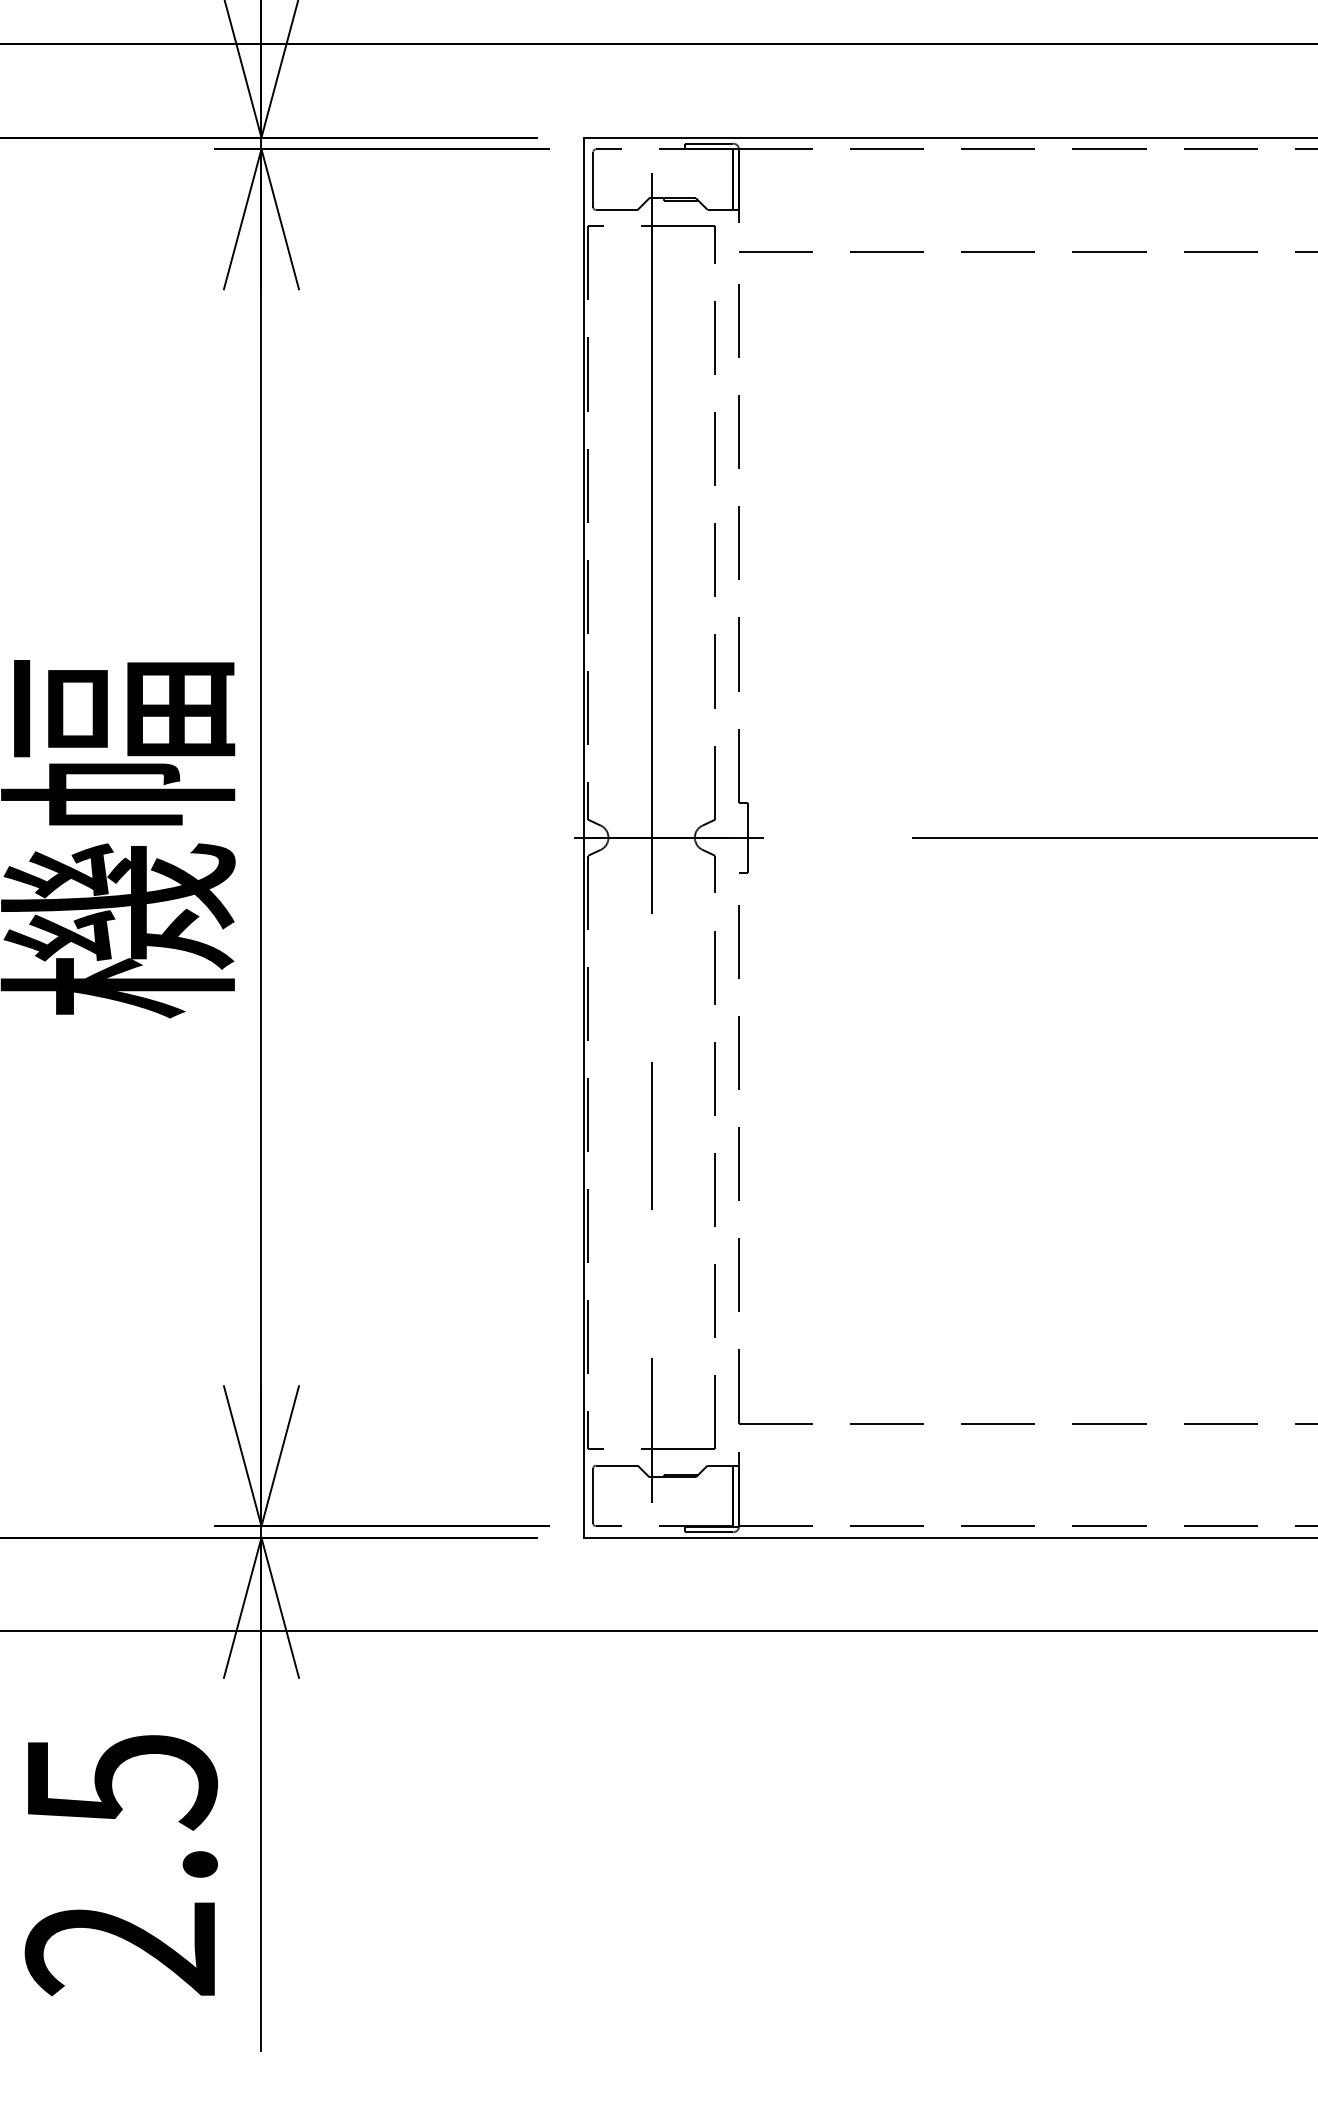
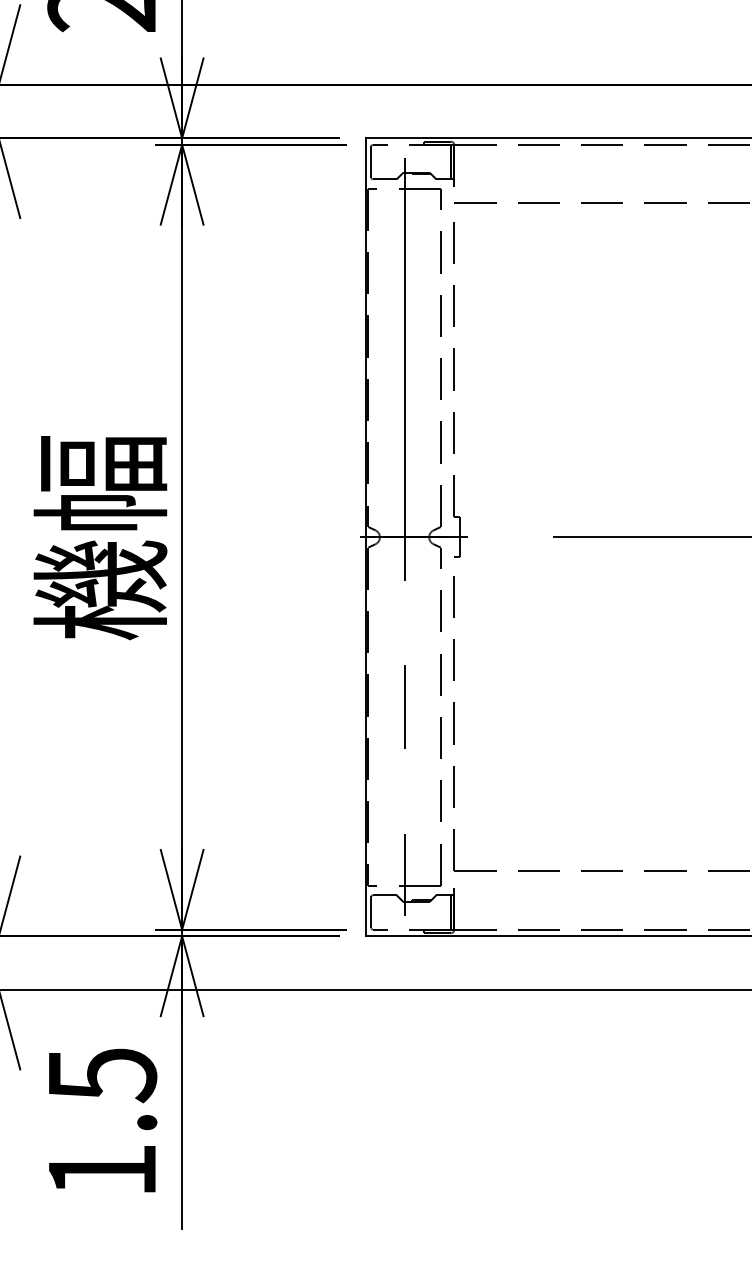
text: (119, 1948) -> (101, 1170), 2.5 -> 1.5

